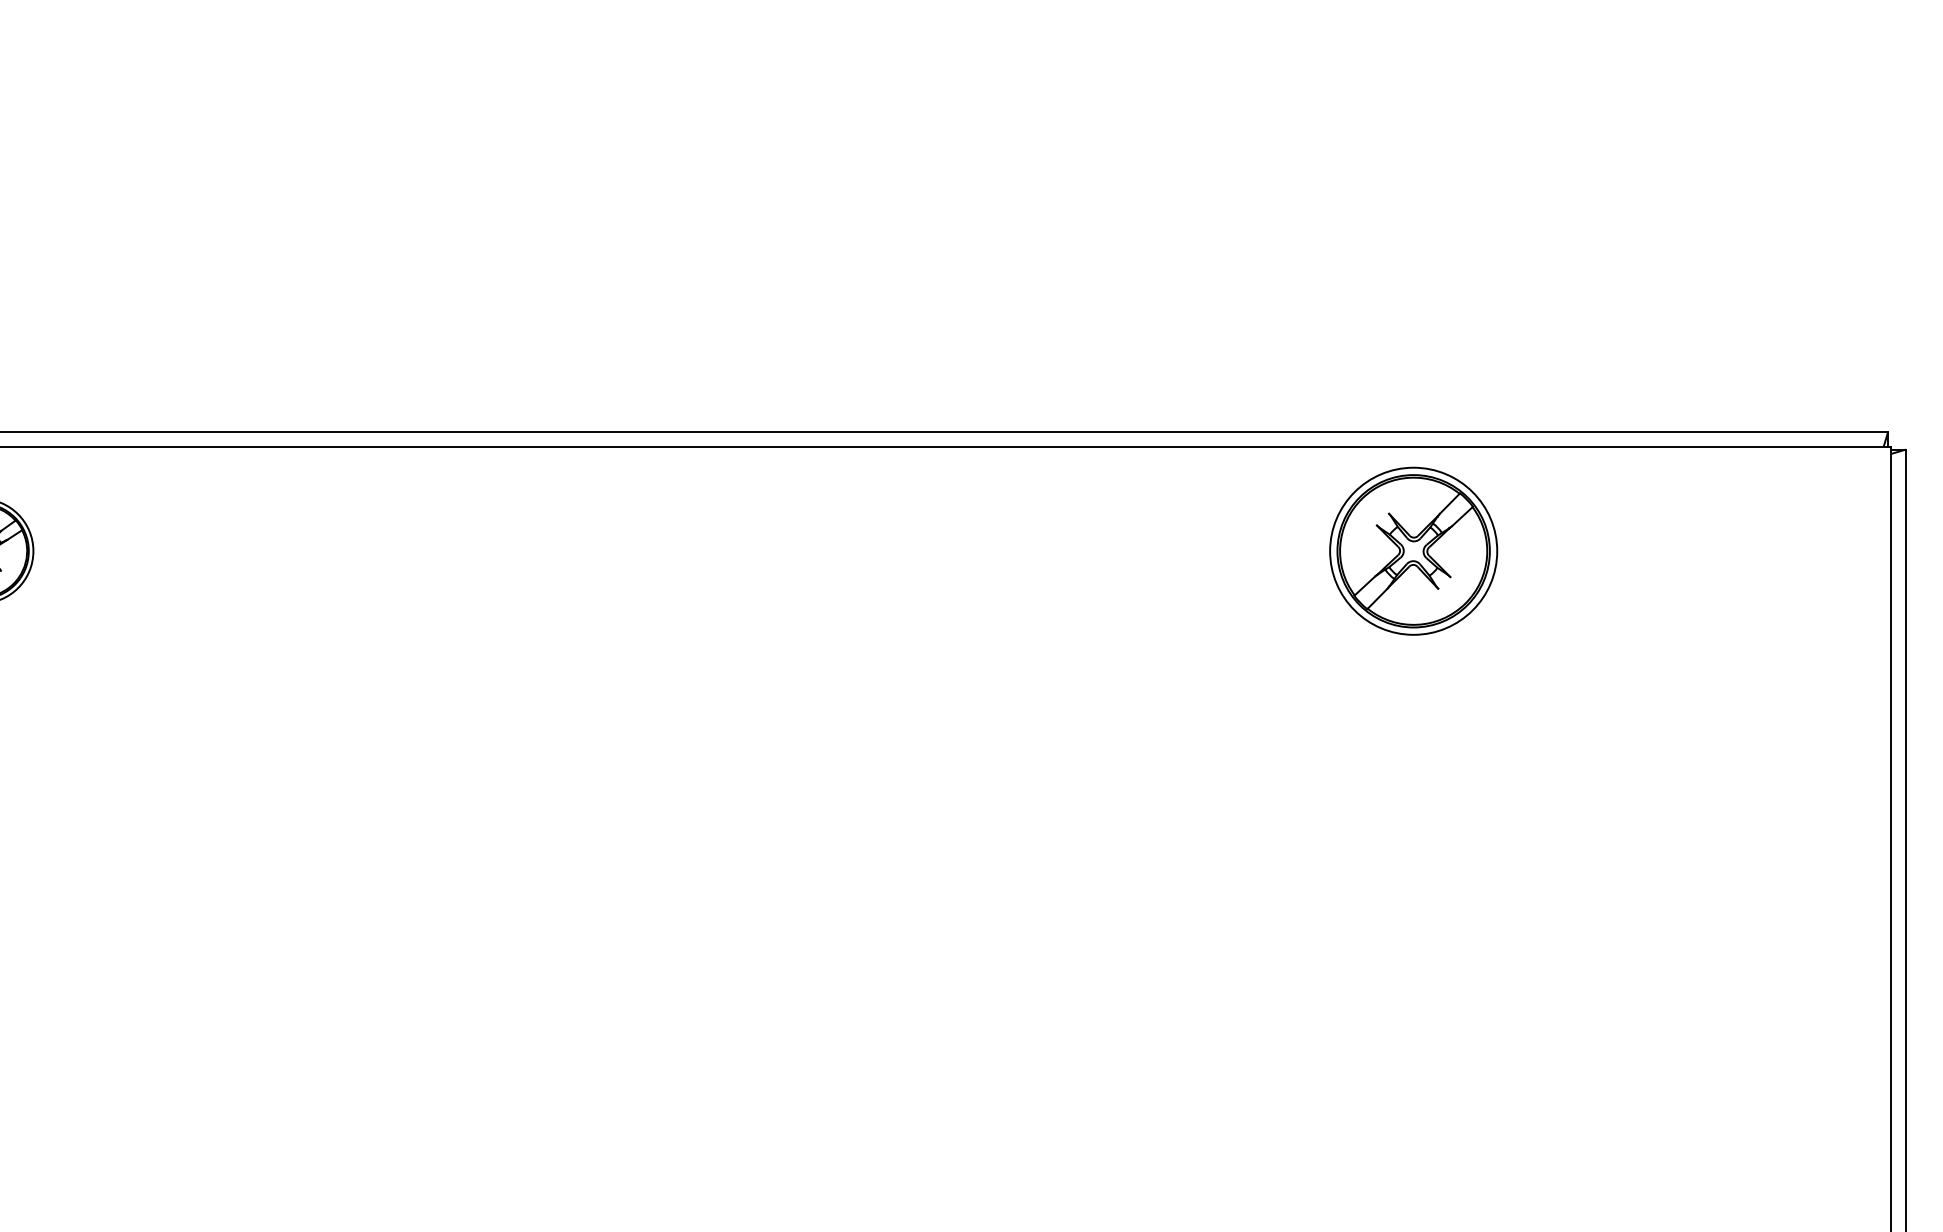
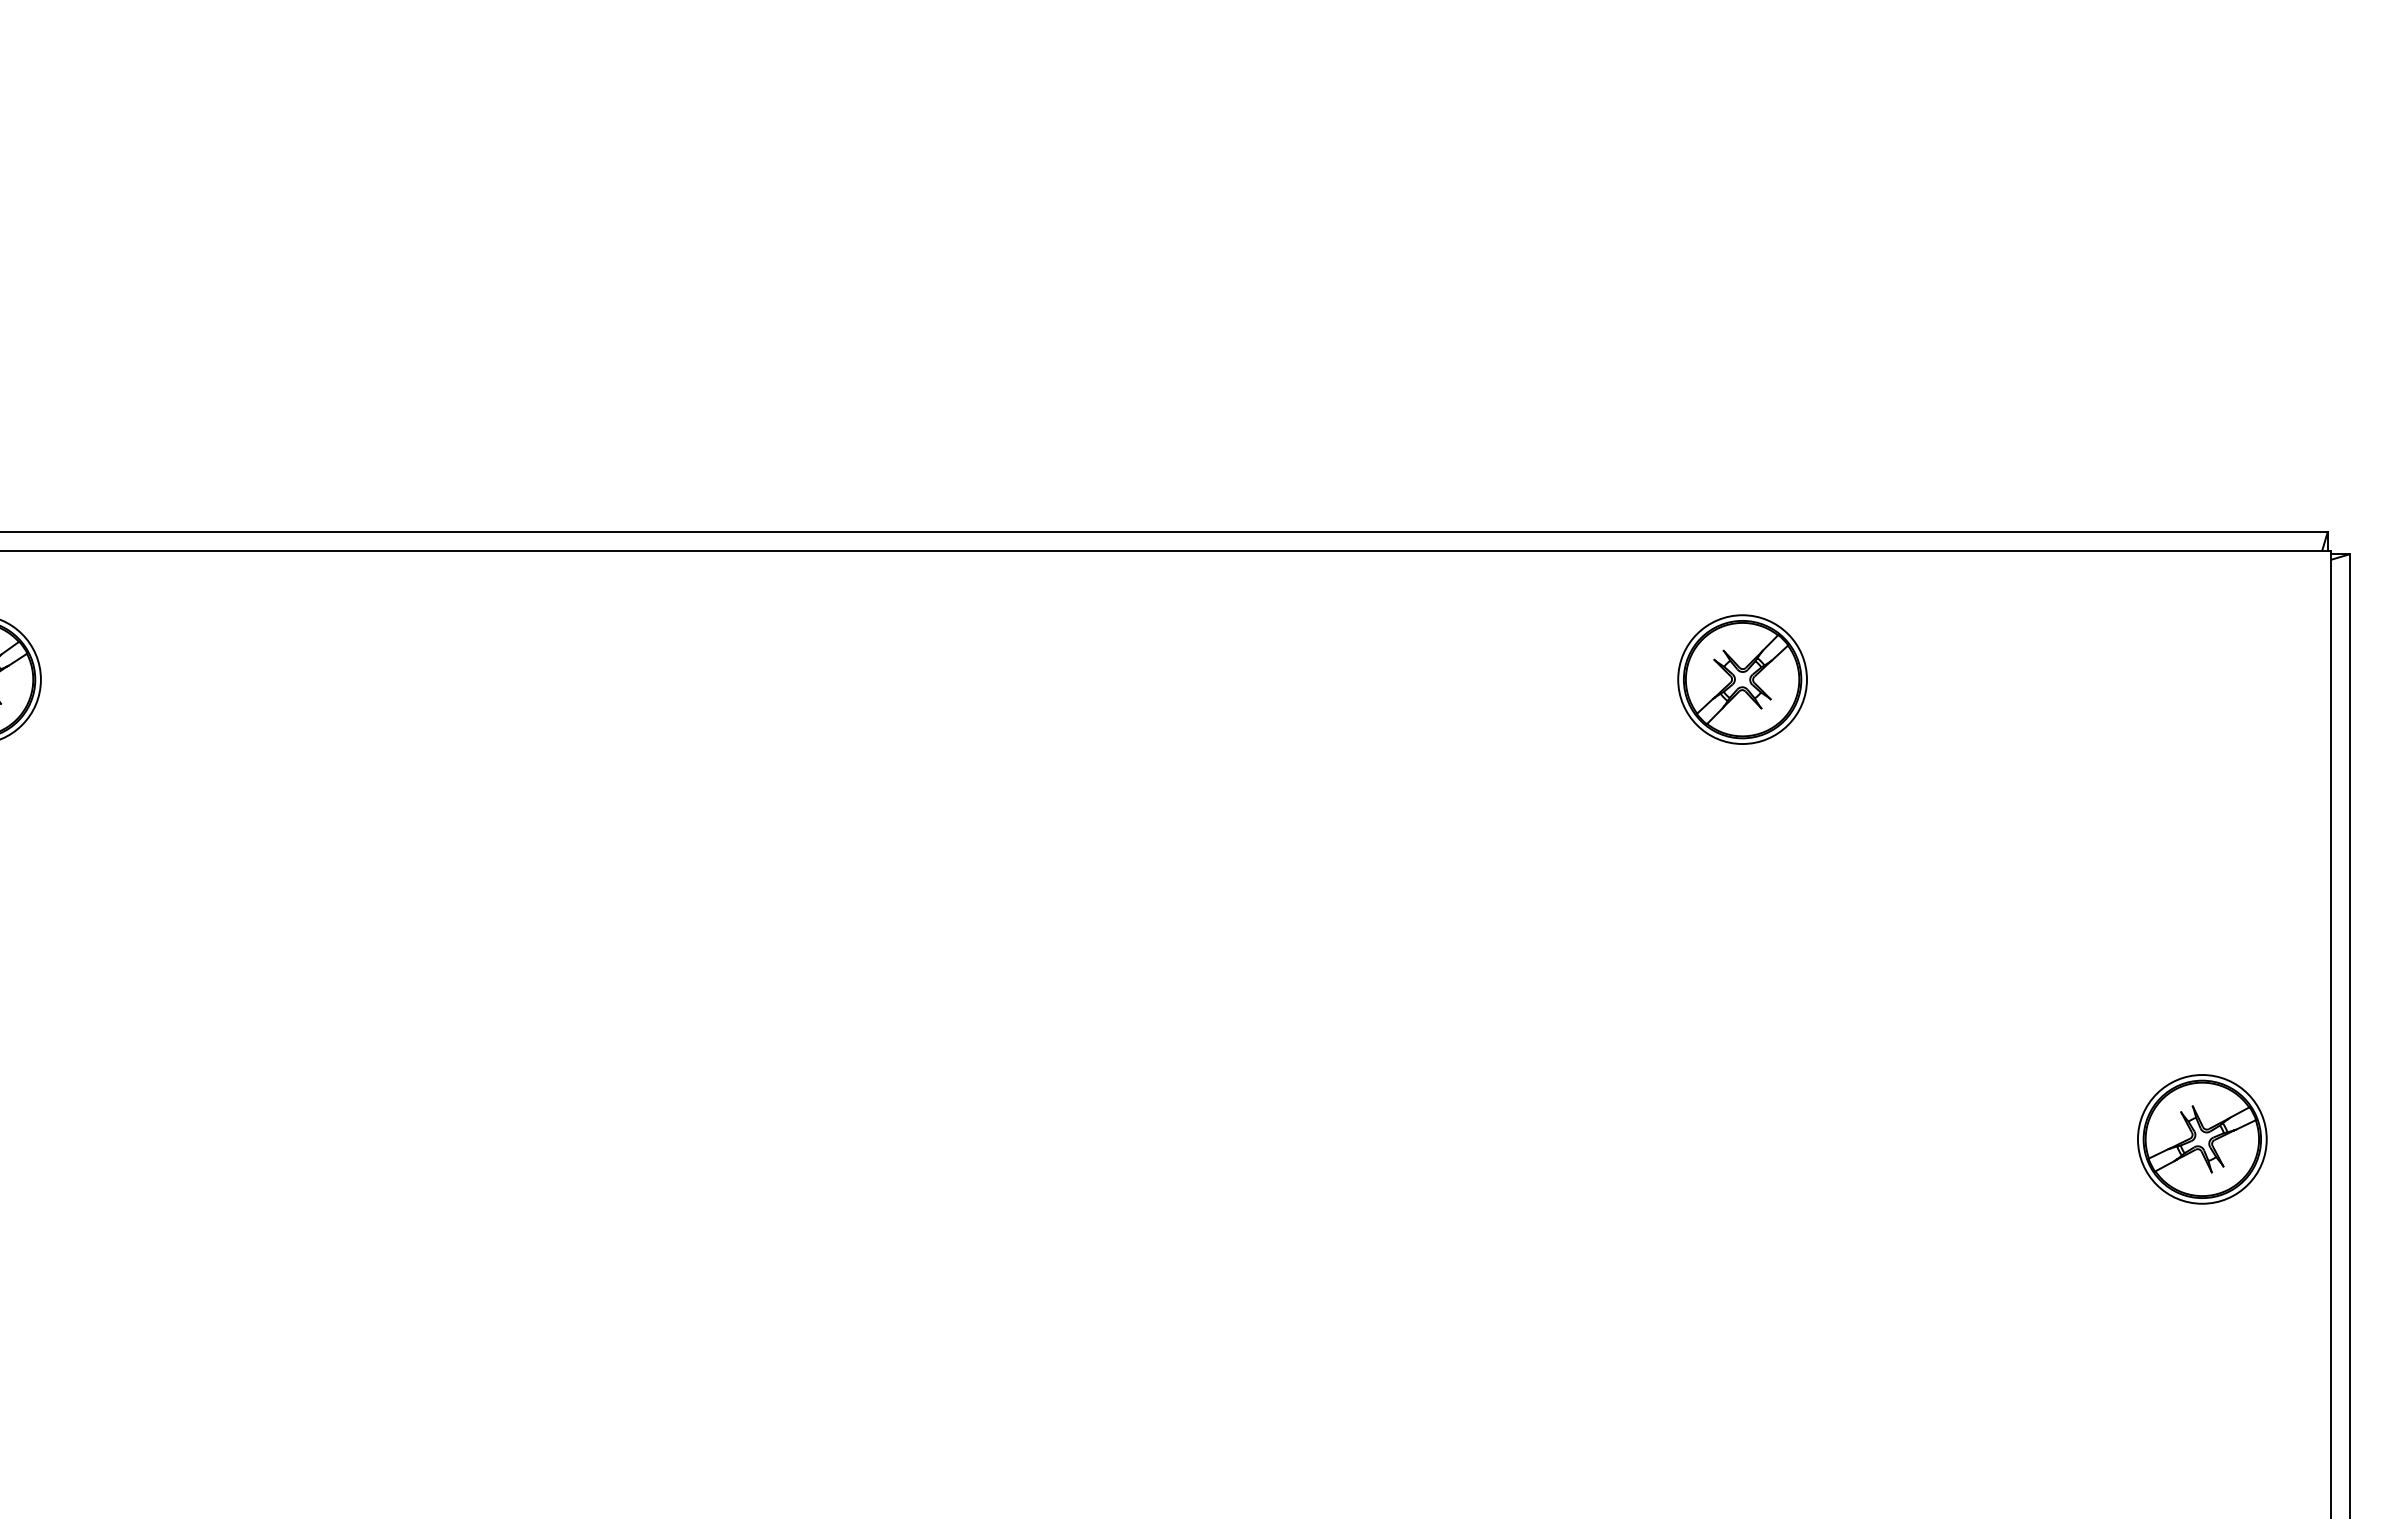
part: (1413, 551) -> (1742, 679), size x0.62
part: (1786, 924) -> (2202, 1139), added

